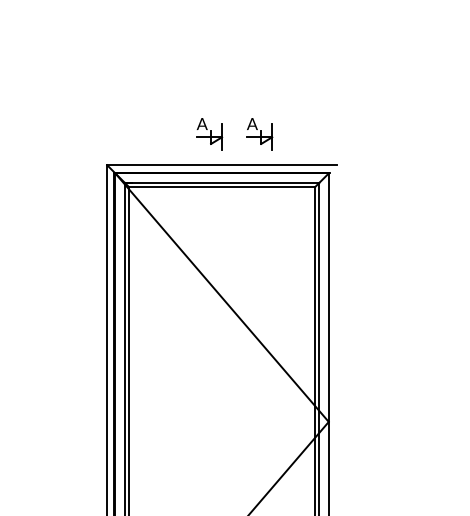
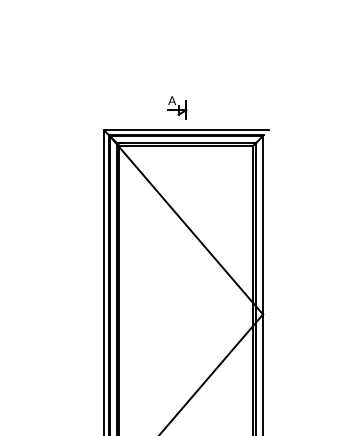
part: (259, 133) -> (213, 107), removed

